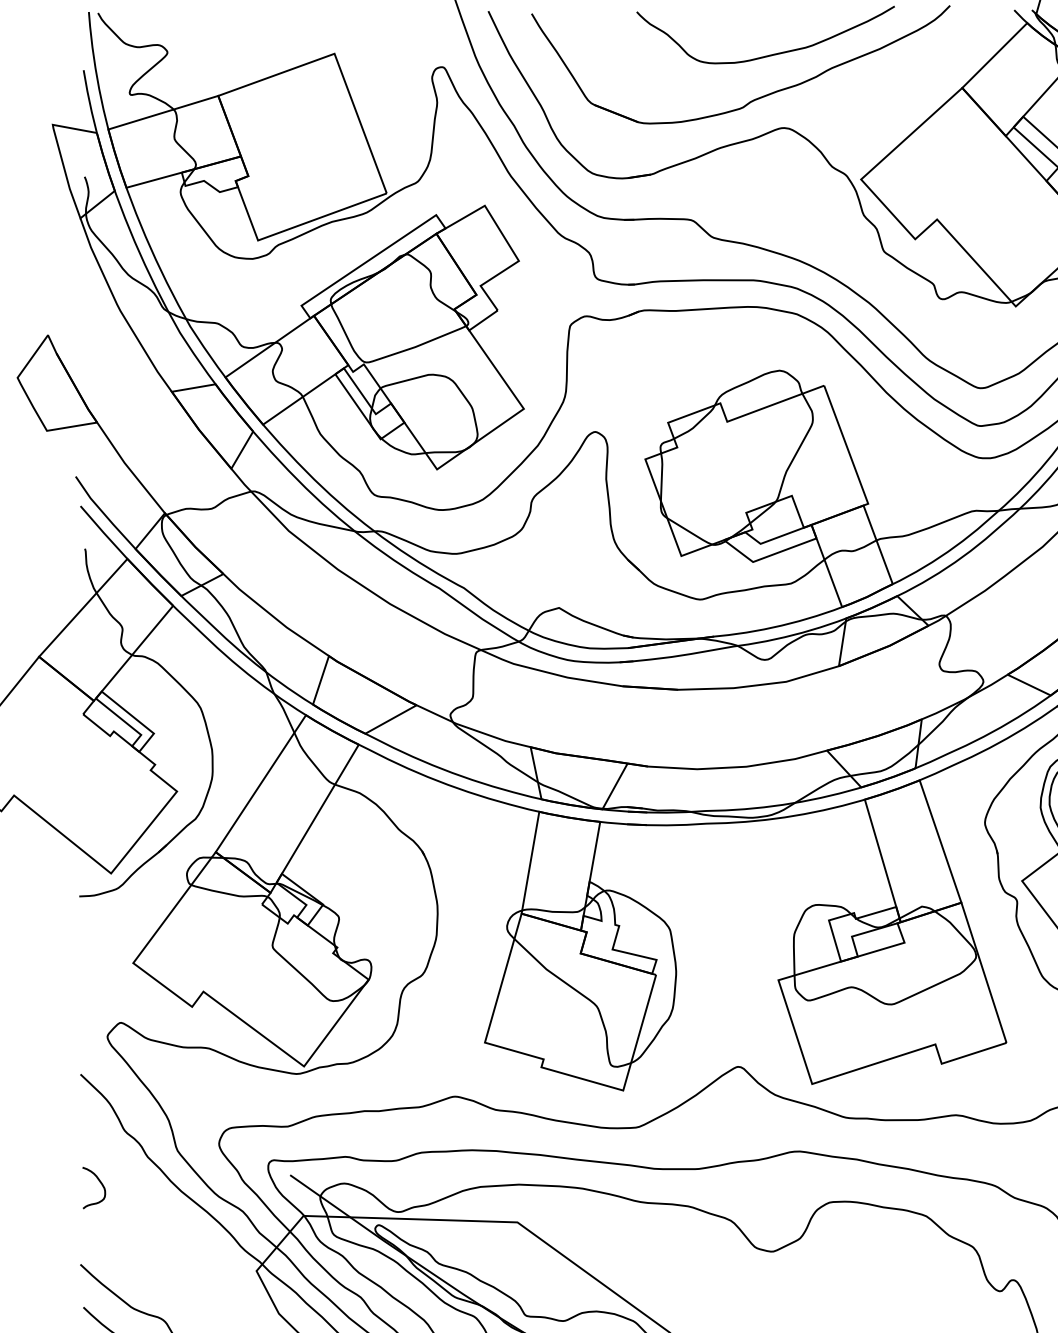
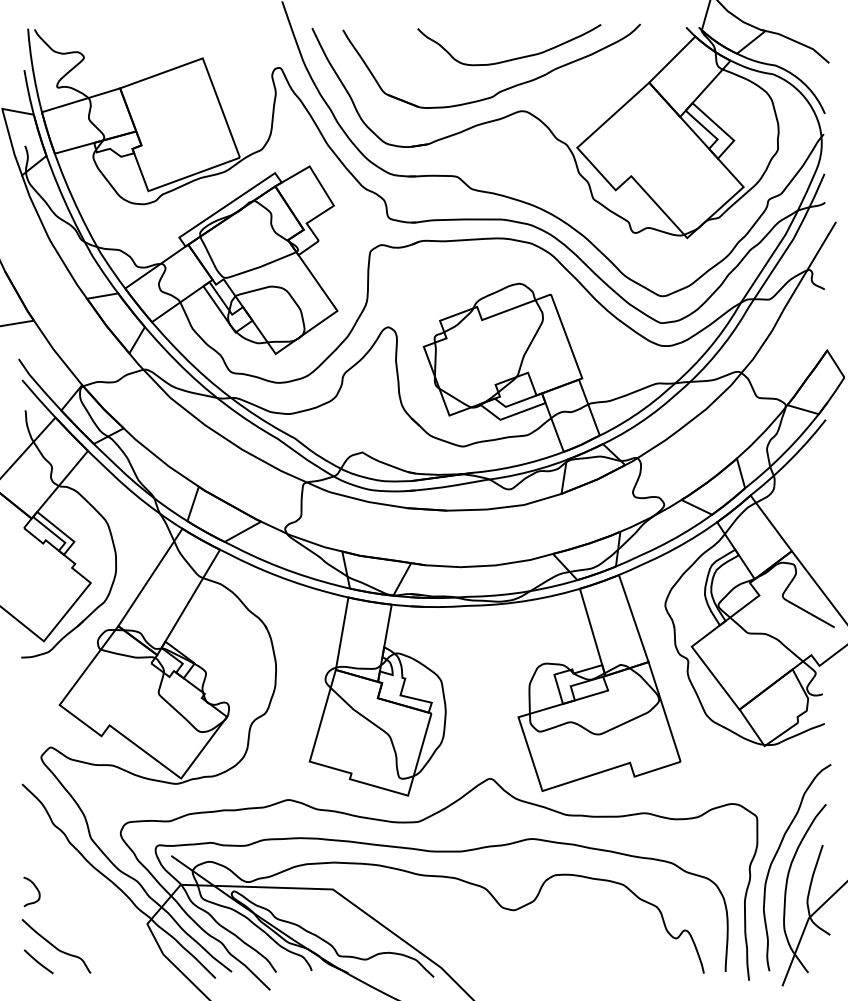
curve: (99, 1183) -> (35, 888), moved

